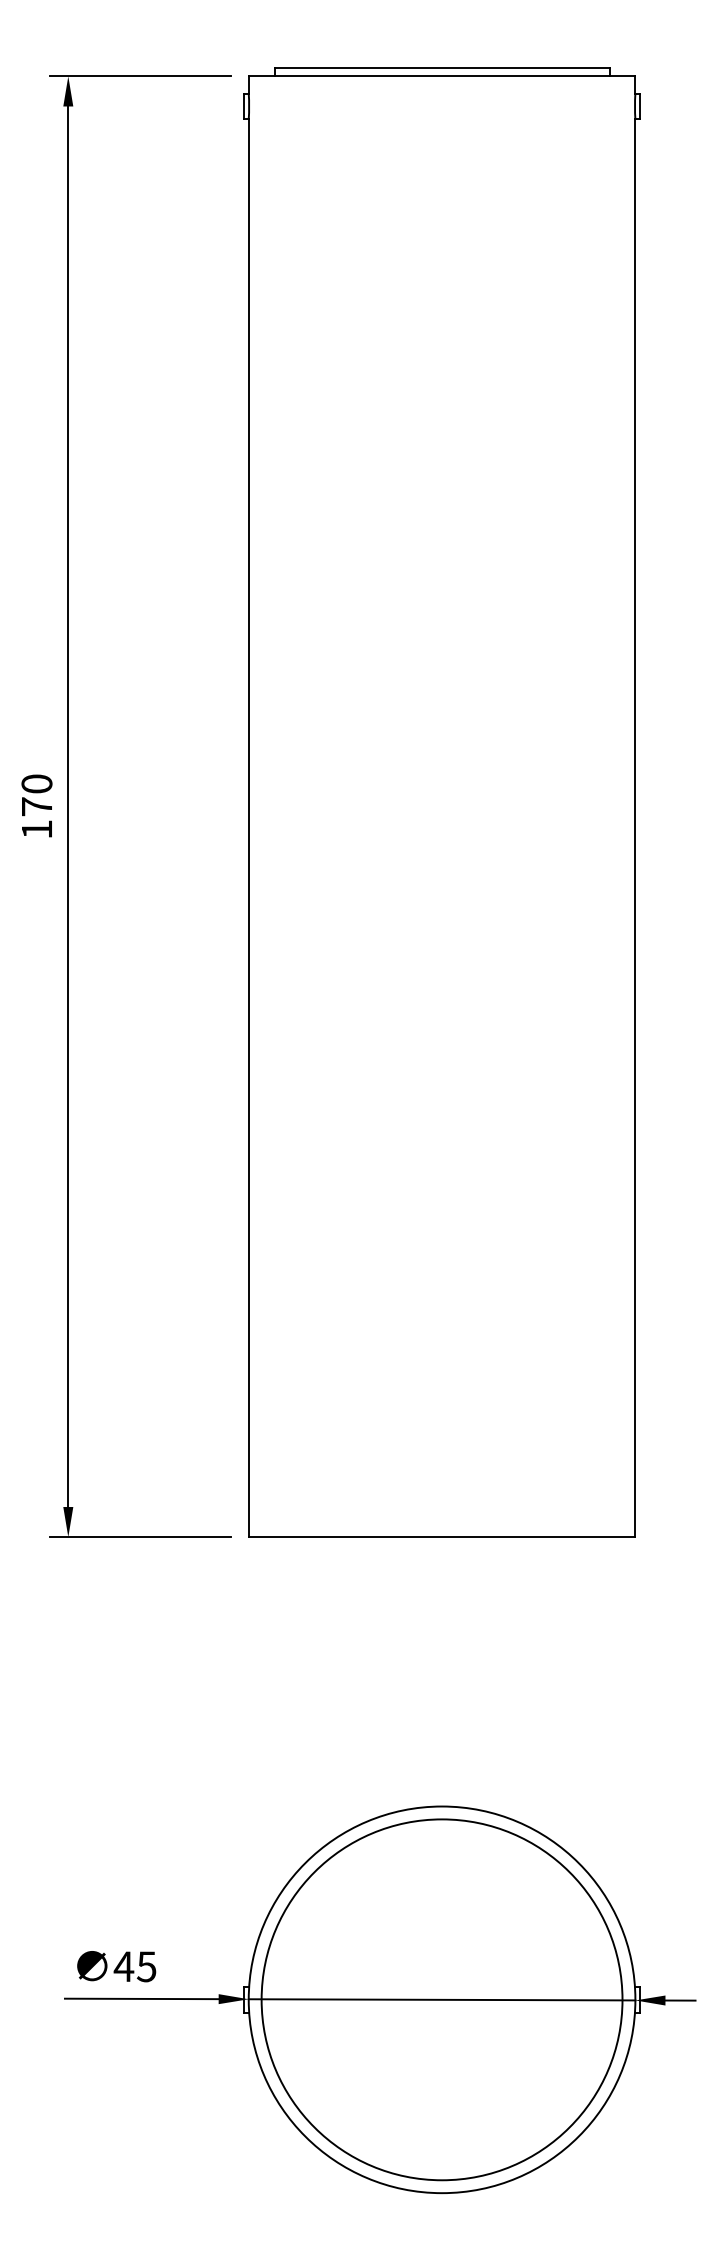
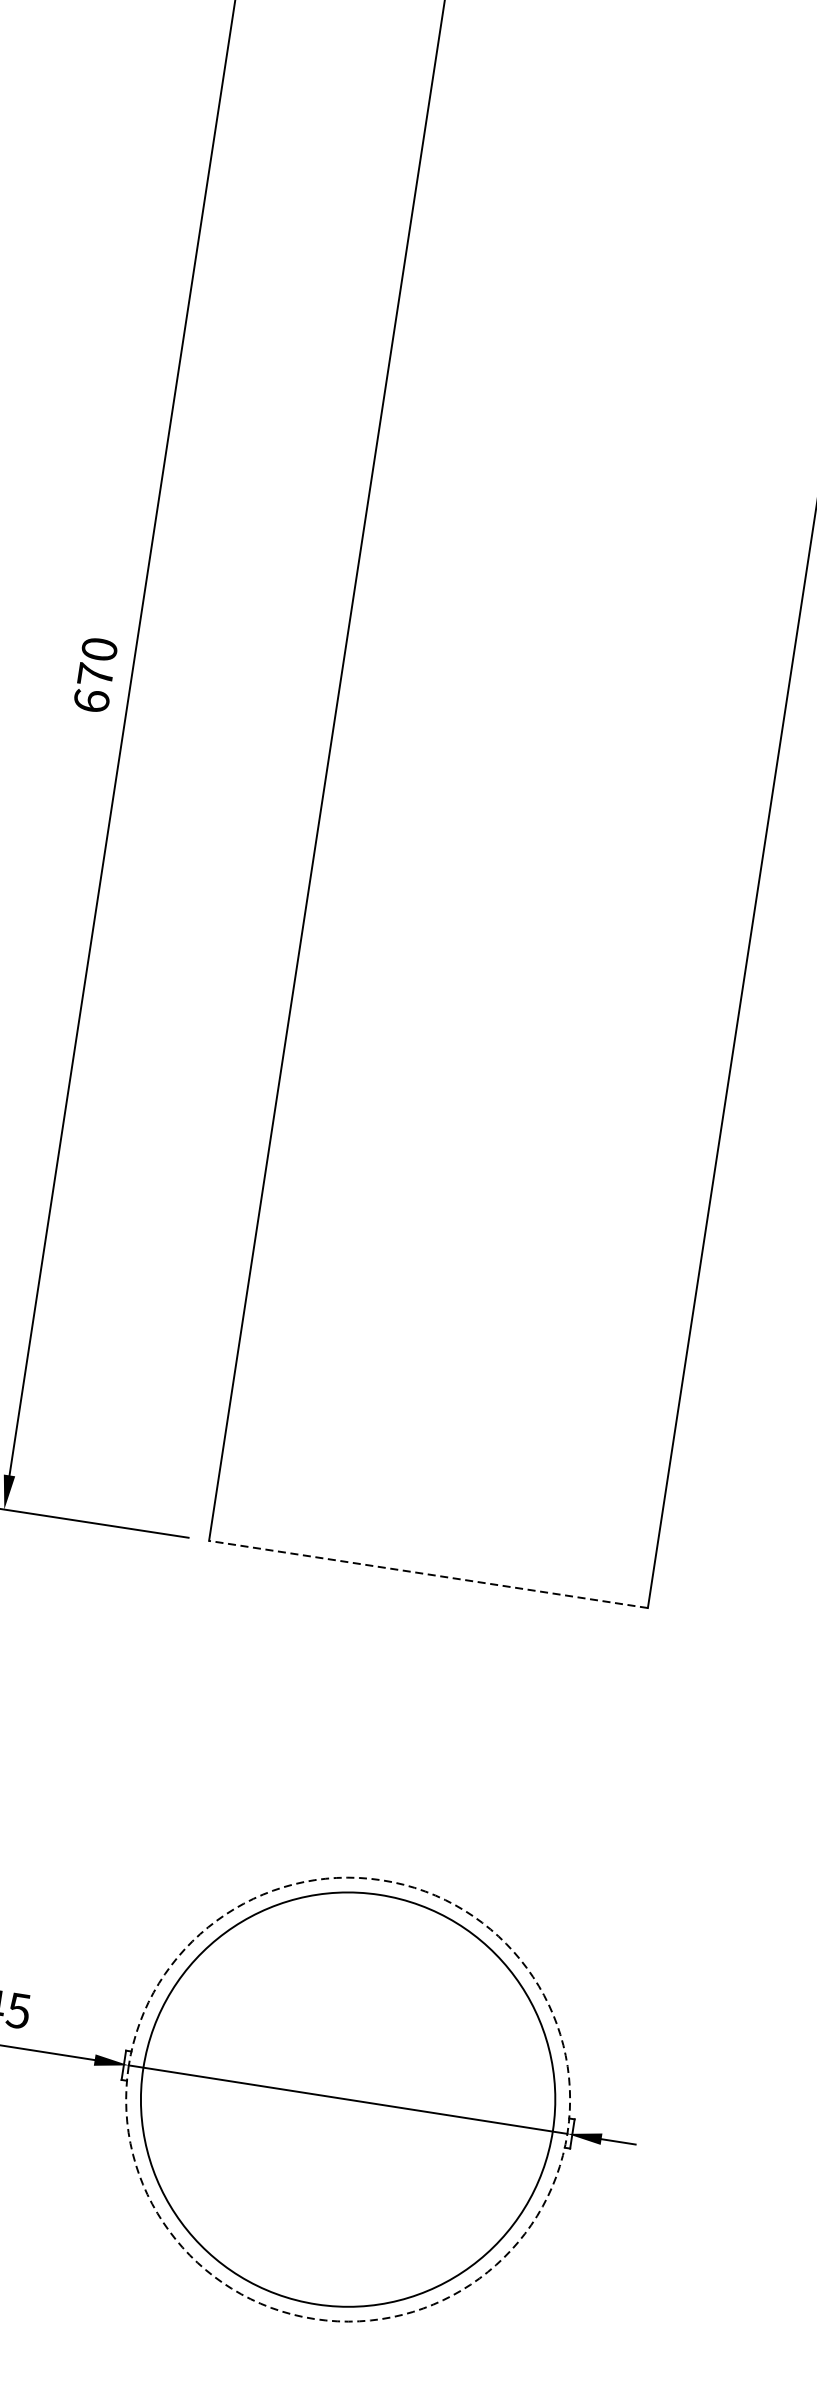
text: (36, 829) -> (91, 701), 170 -> 670
line: (441, 1537) -> (427, 1574), solid -> dashed
circle: (441, 1999) -> (347, 2099), solid -> dashed

